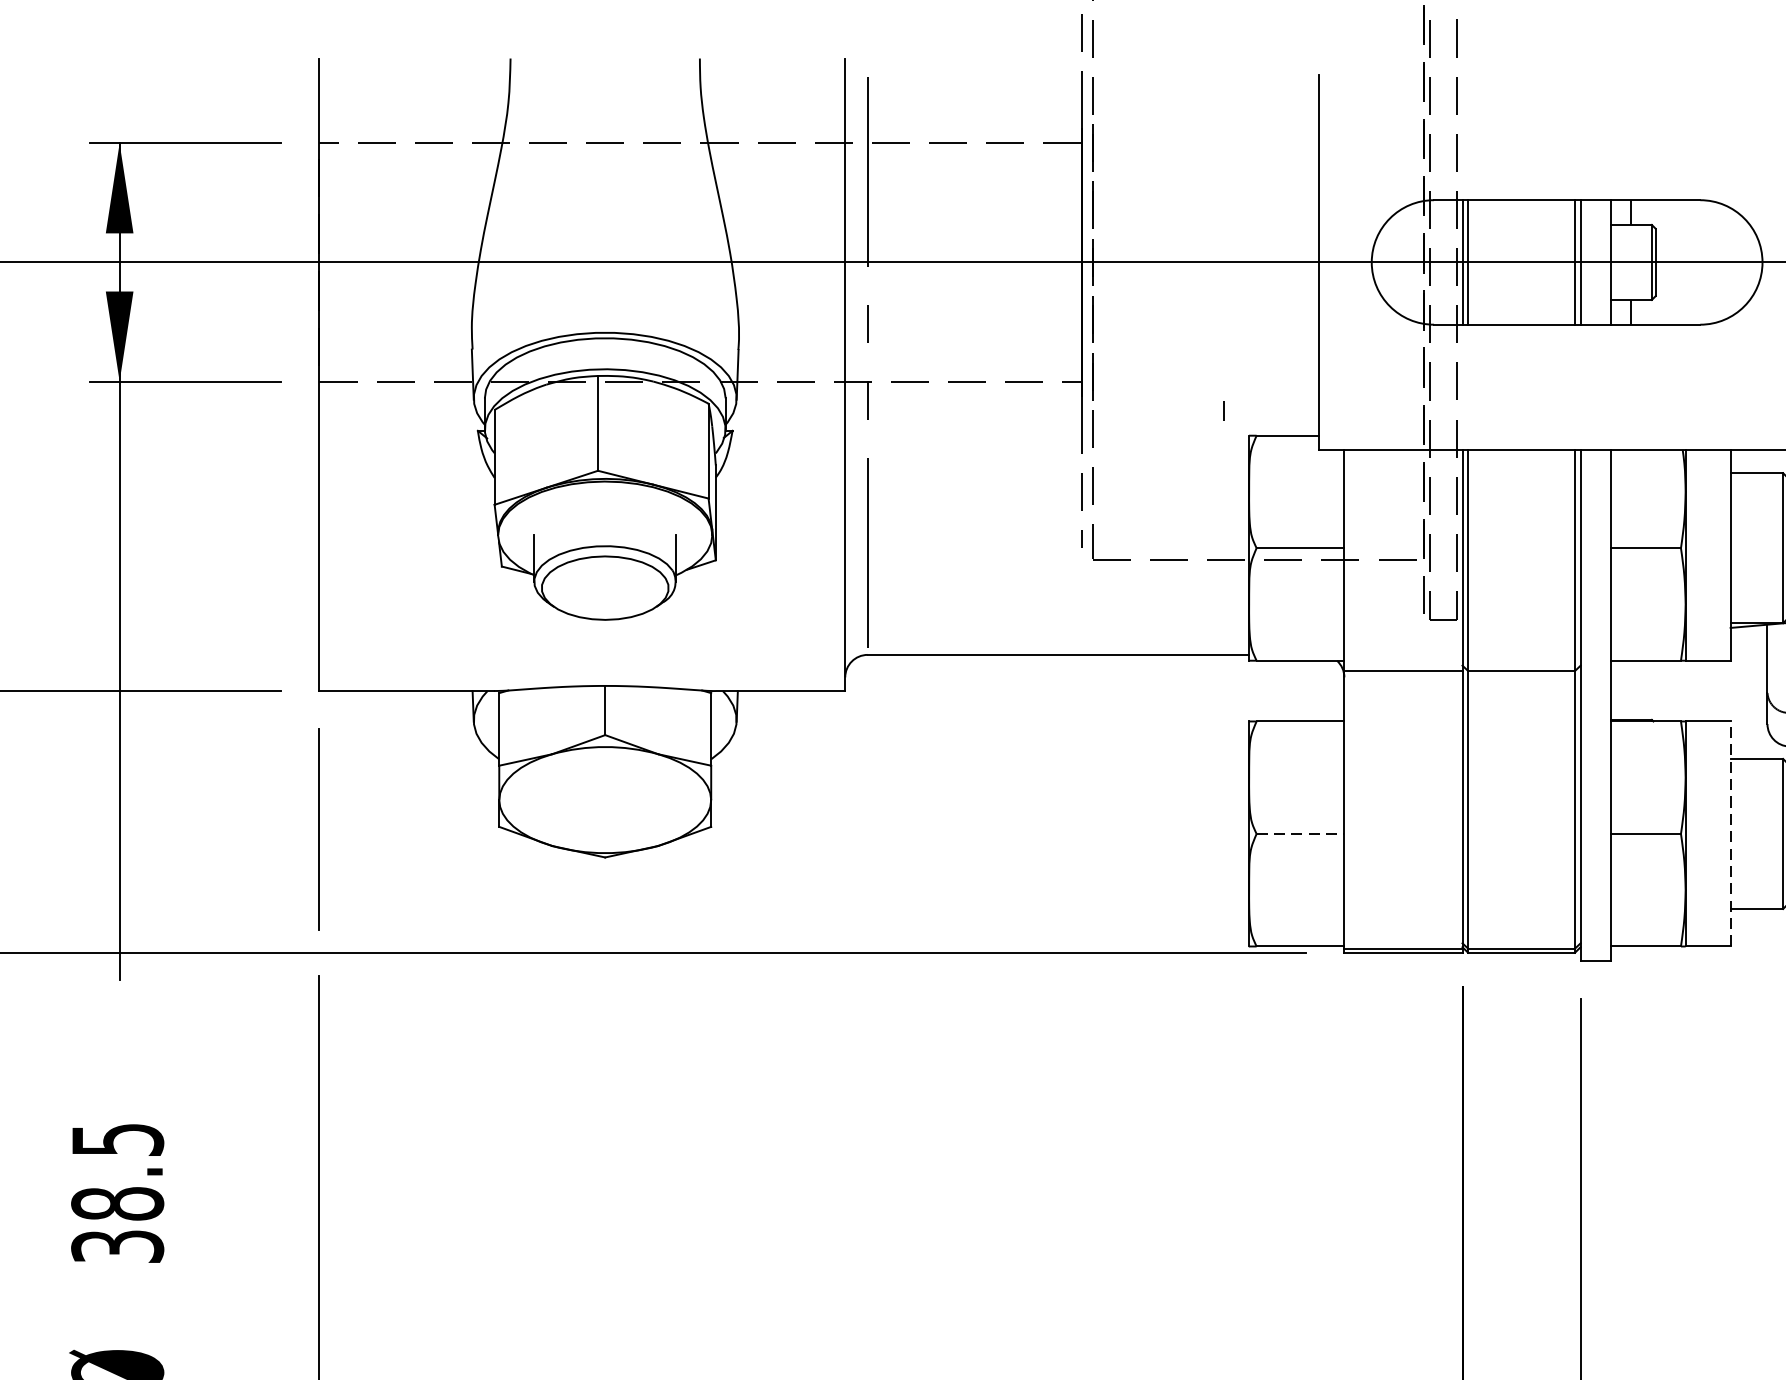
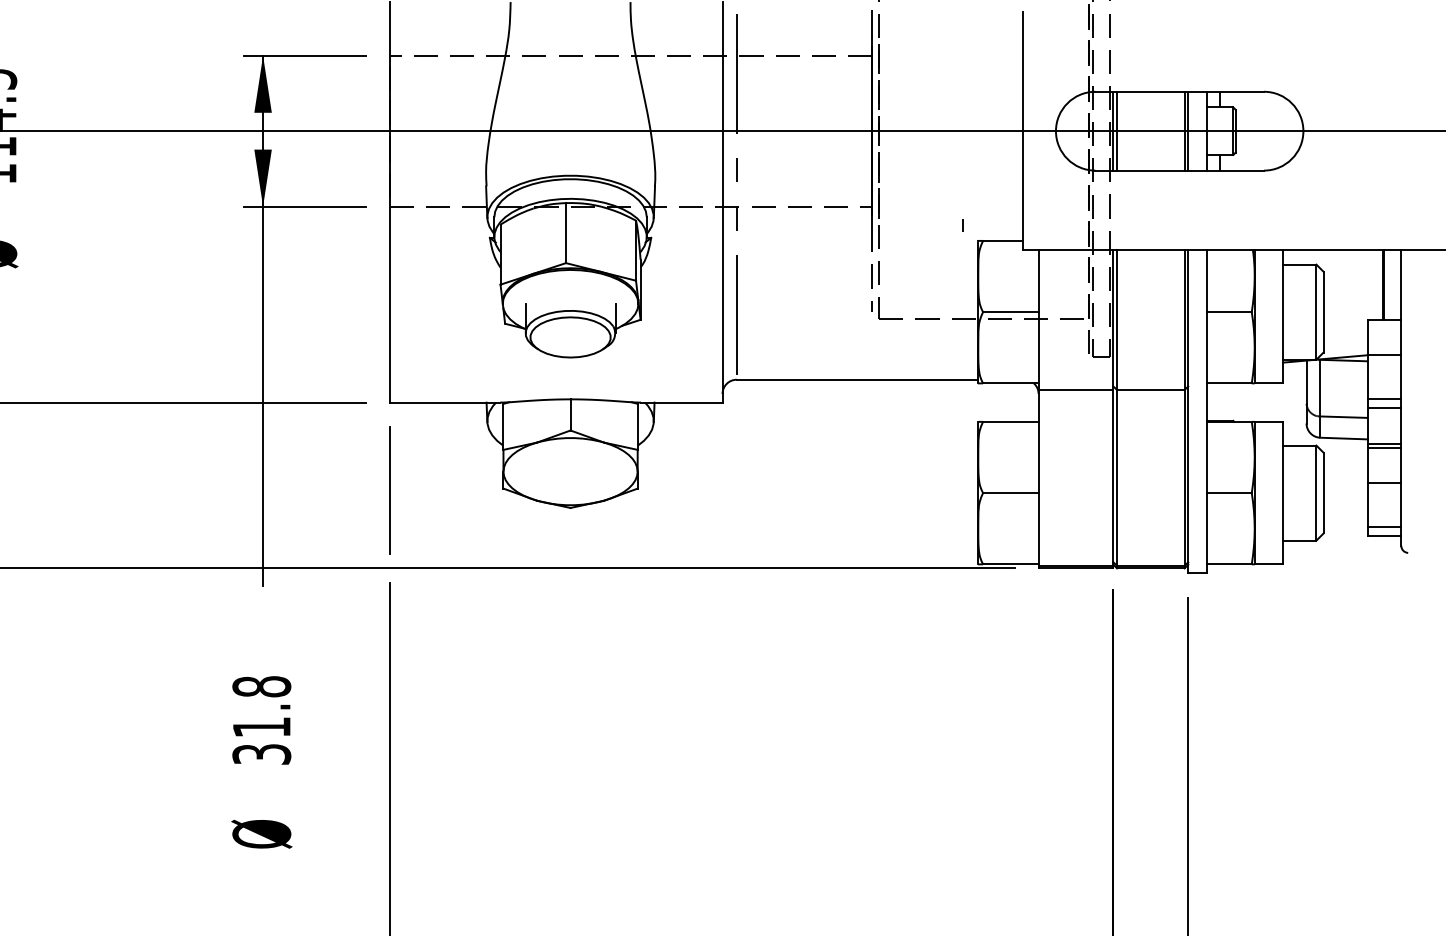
line: (1731, 833) -> (1283, 492), dashed -> solid
line: (1299, 834) -> (1010, 493), dashed -> solid
text: (117, 1170) -> (261, 706), 38.5 -> 31.8

